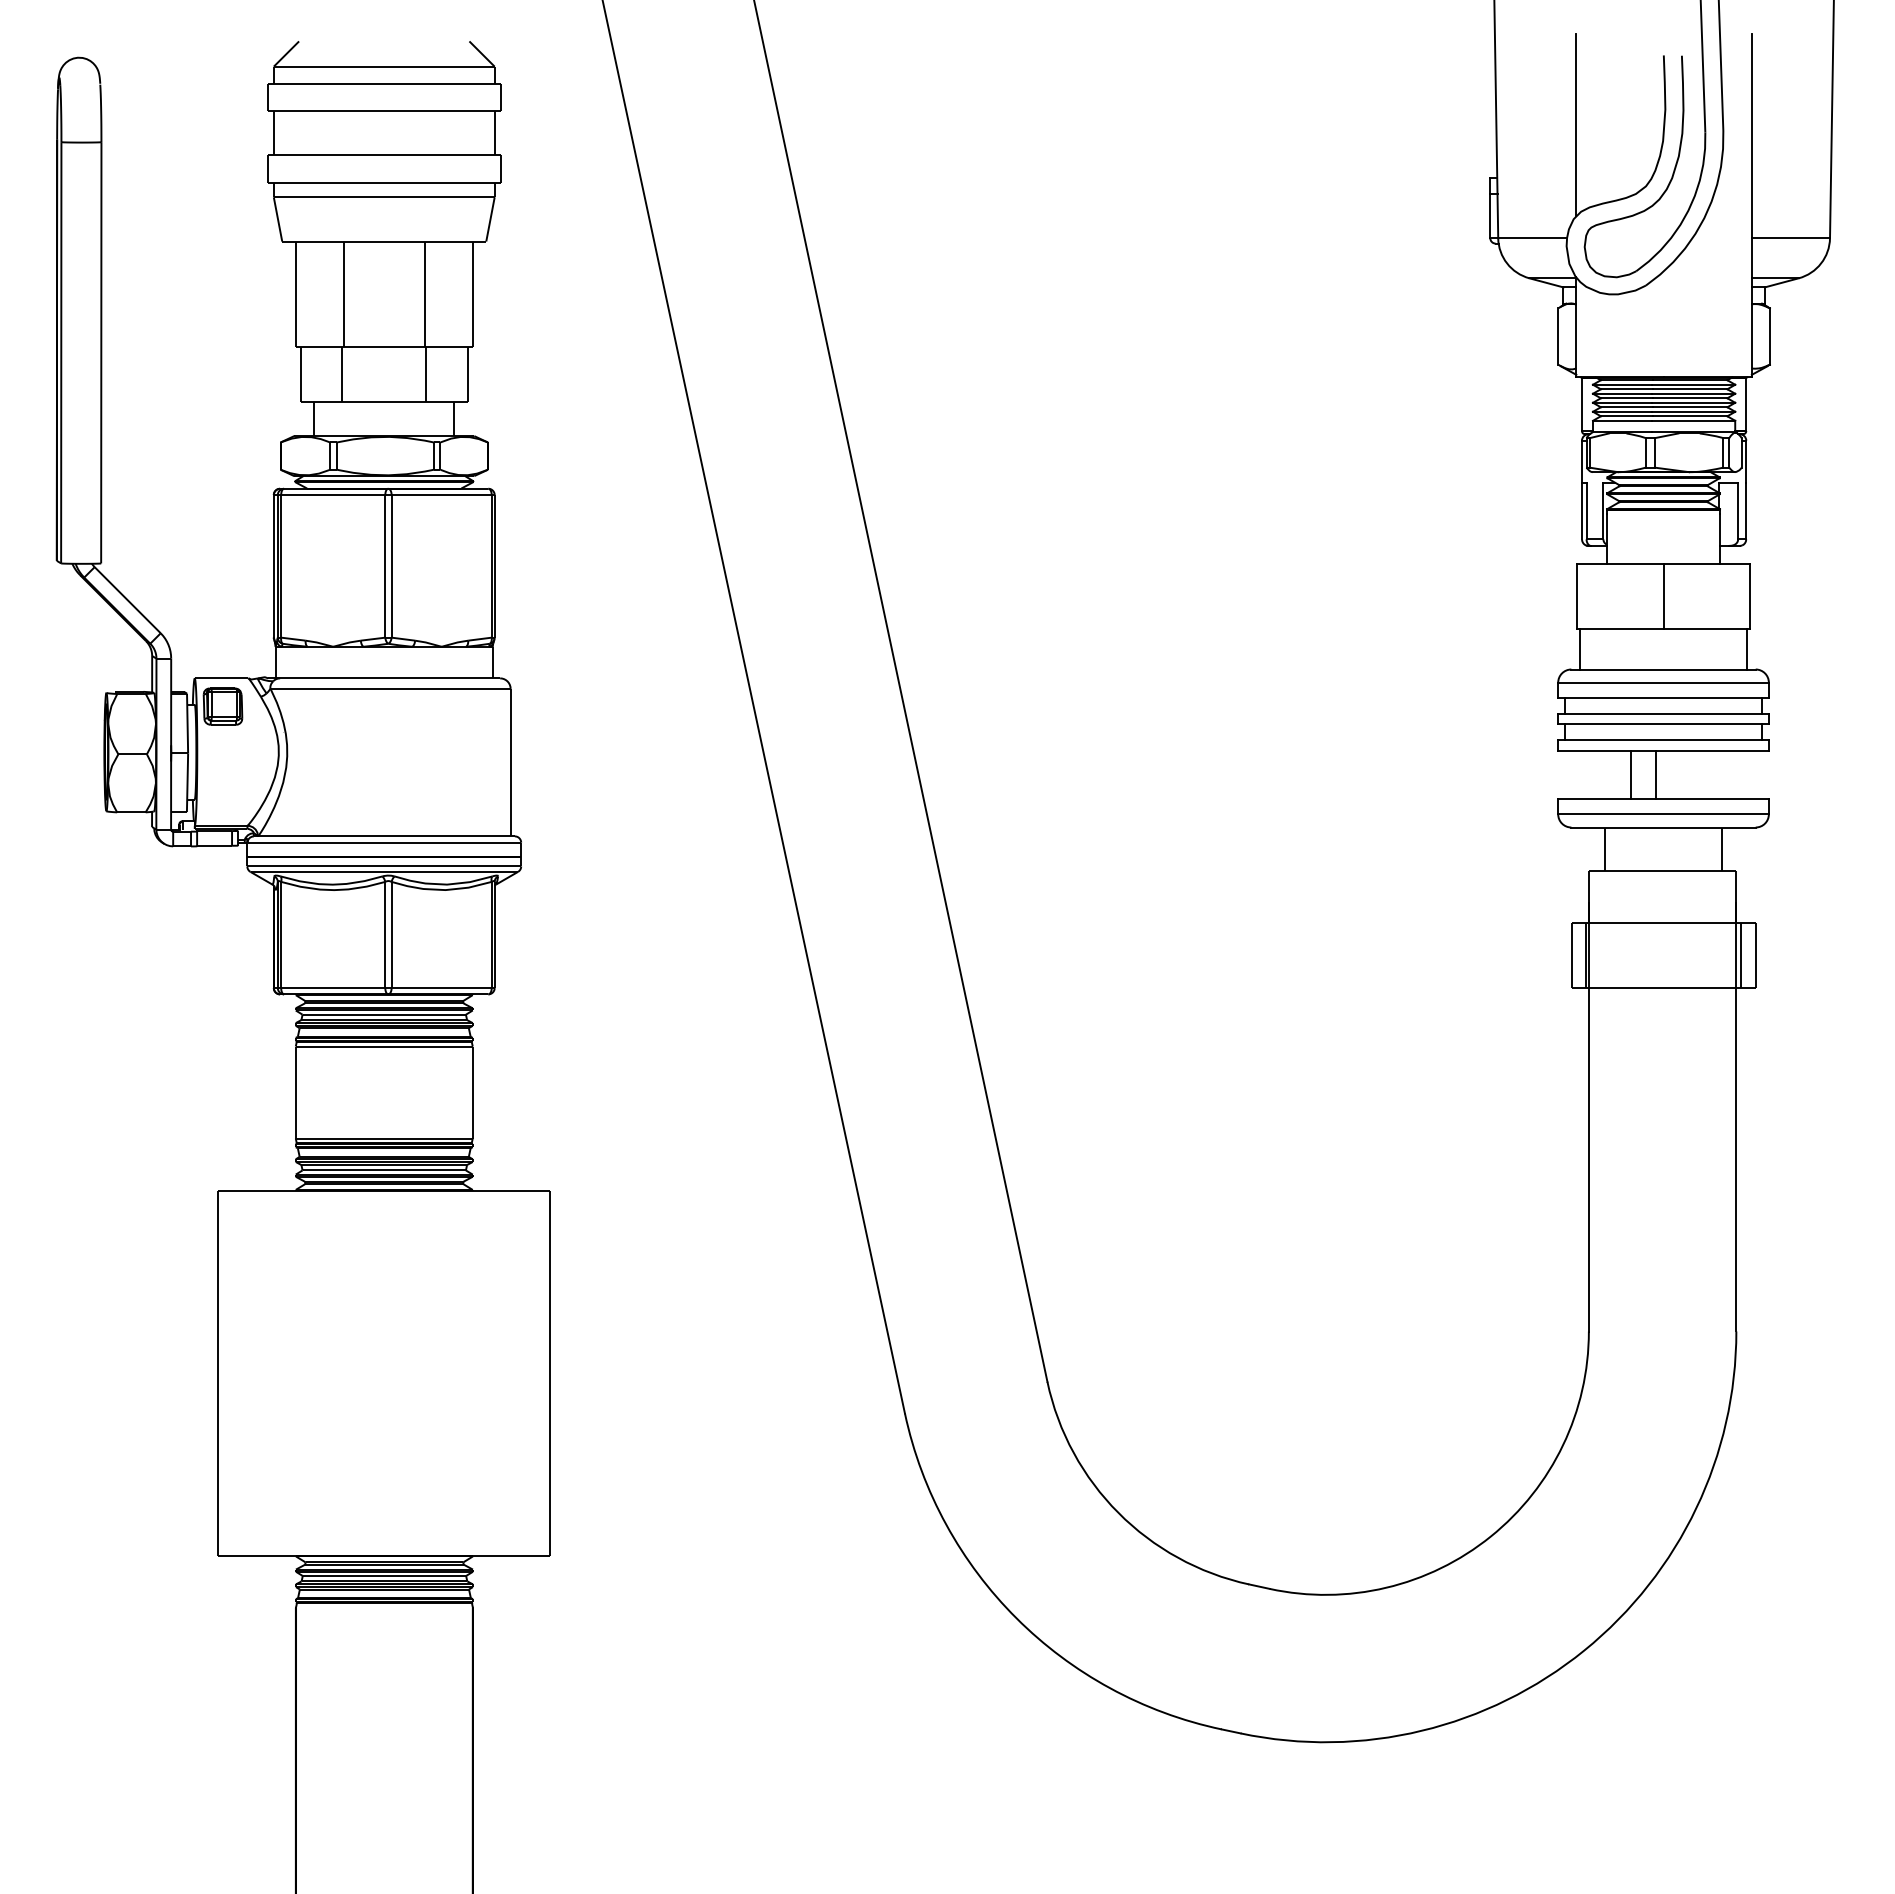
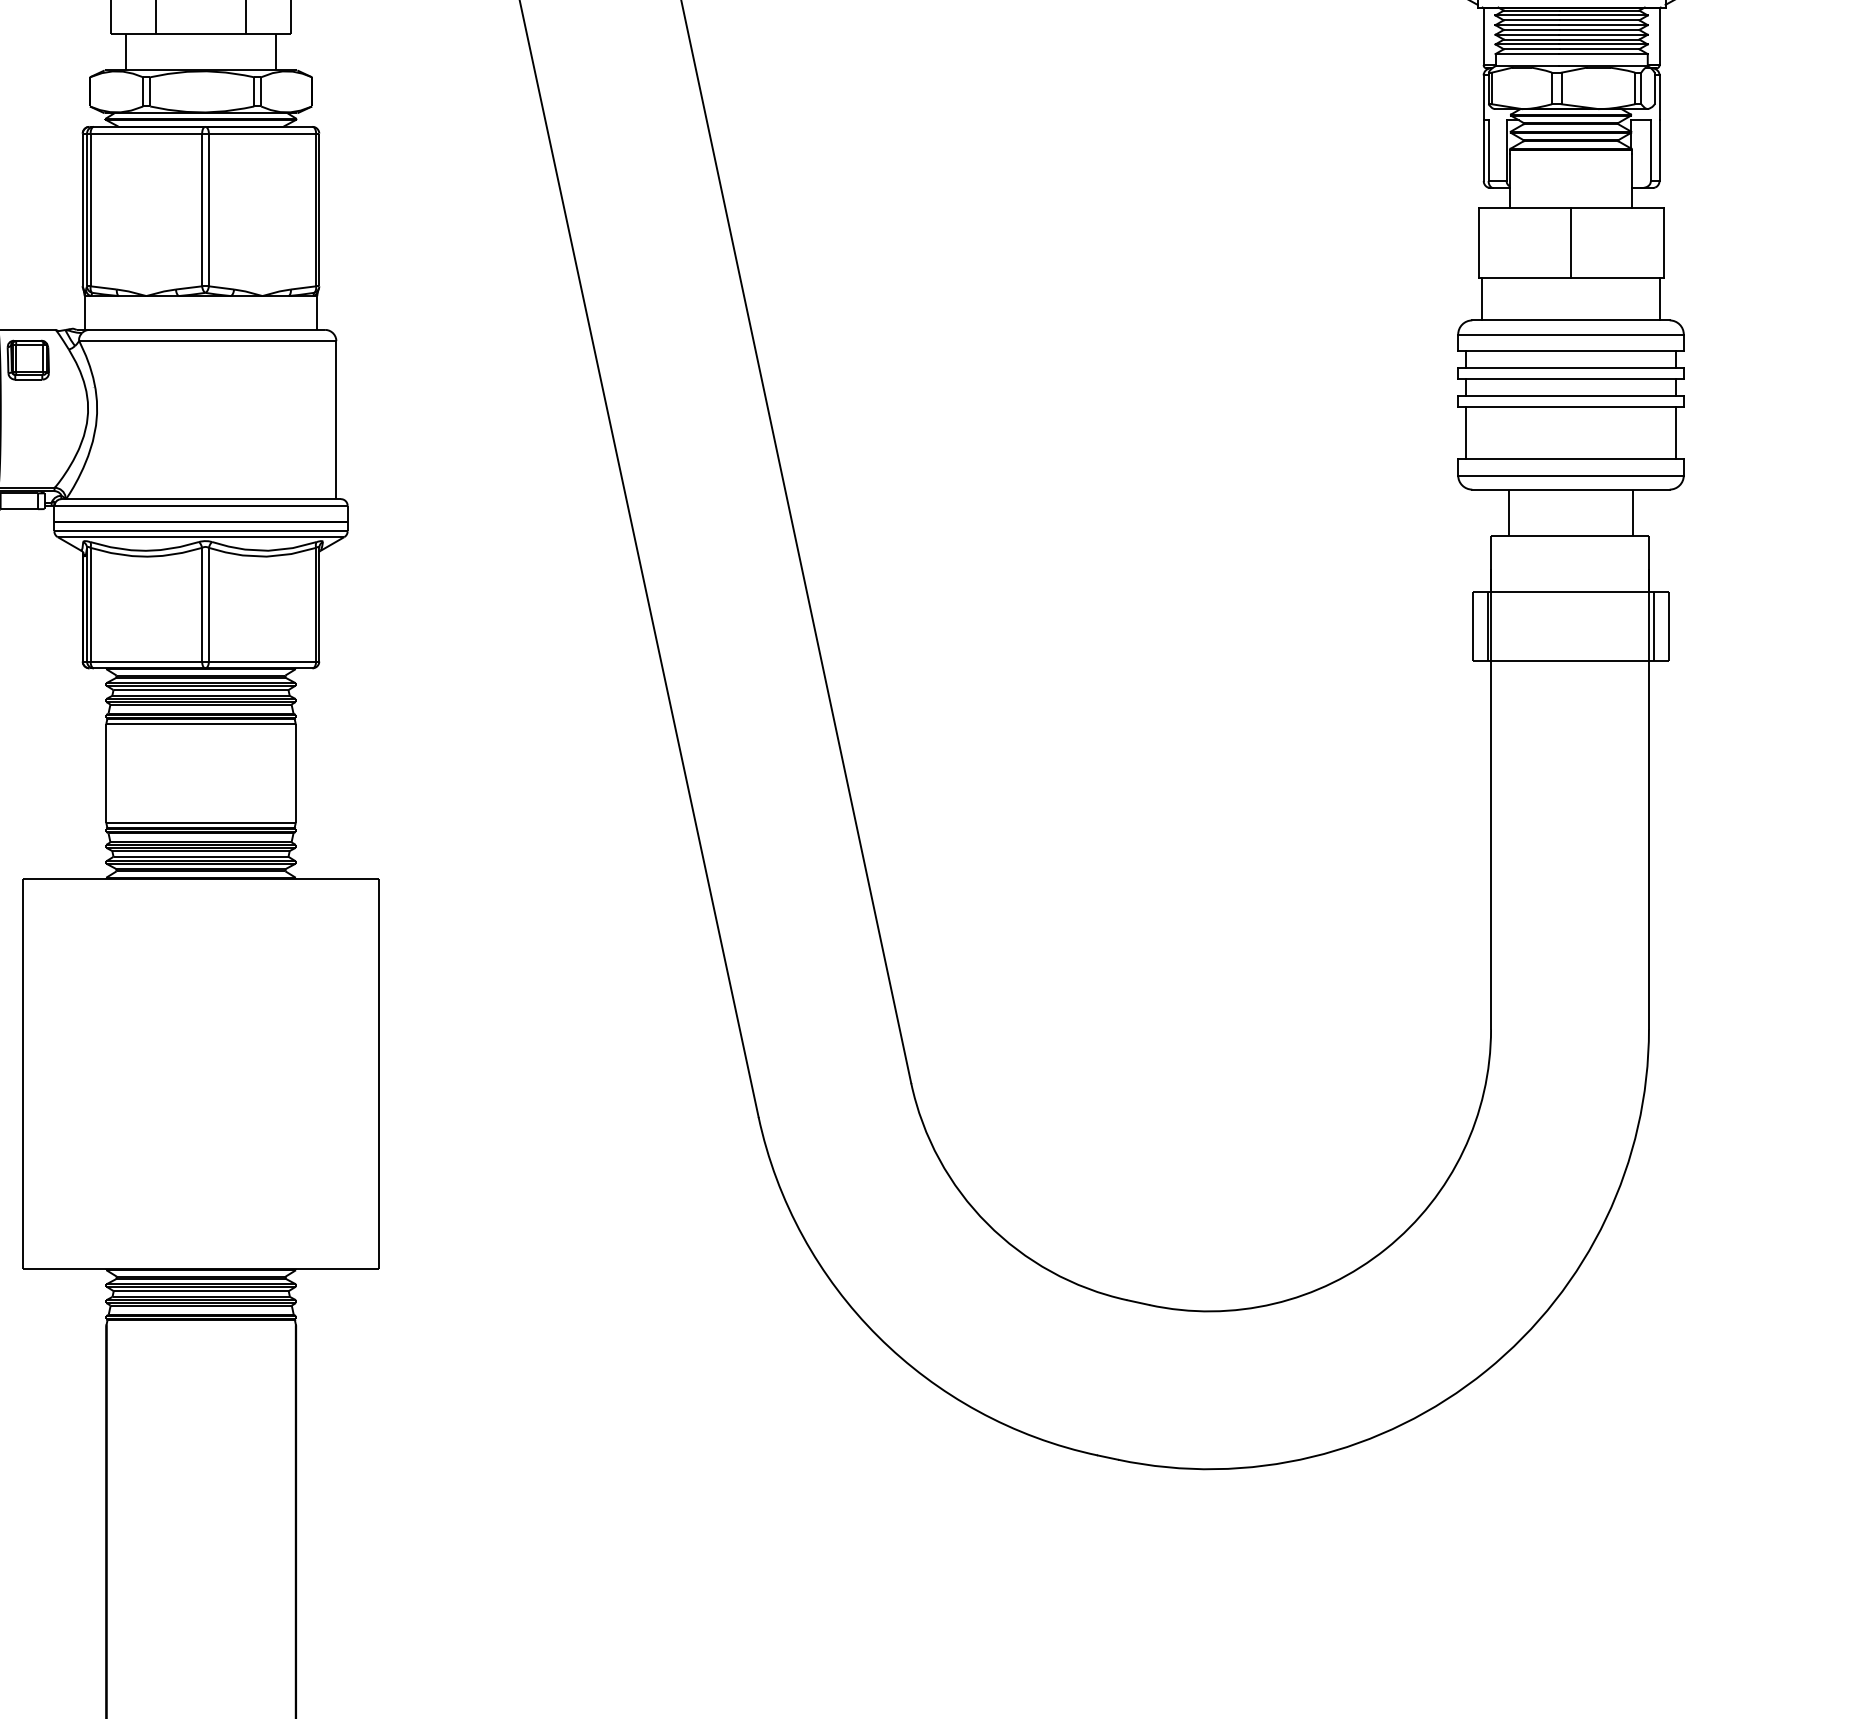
line: (1631, 774) -> (1466, 432), moved
line: (1655, 774) -> (1675, 432), moved

